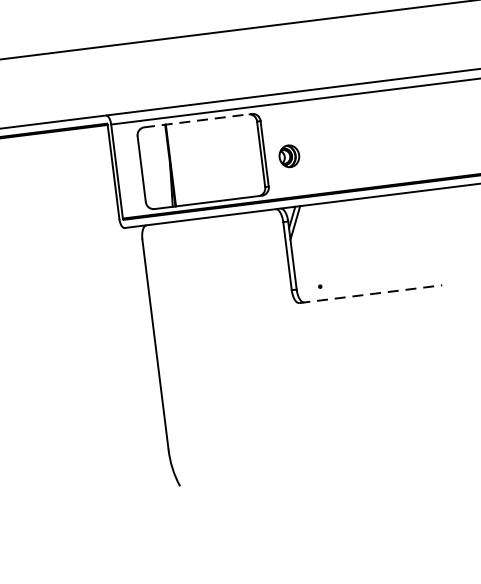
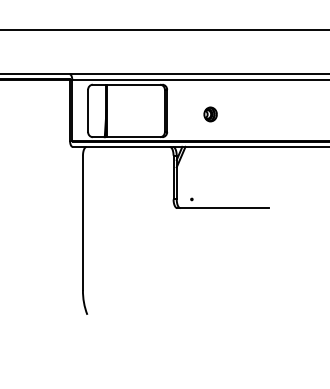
line: (197, 120) -> (127, 84), dashed -> solid
part: (289, 156) -> (210, 114), moved
line: (371, 294) -> (223, 208), dashed -> solid

